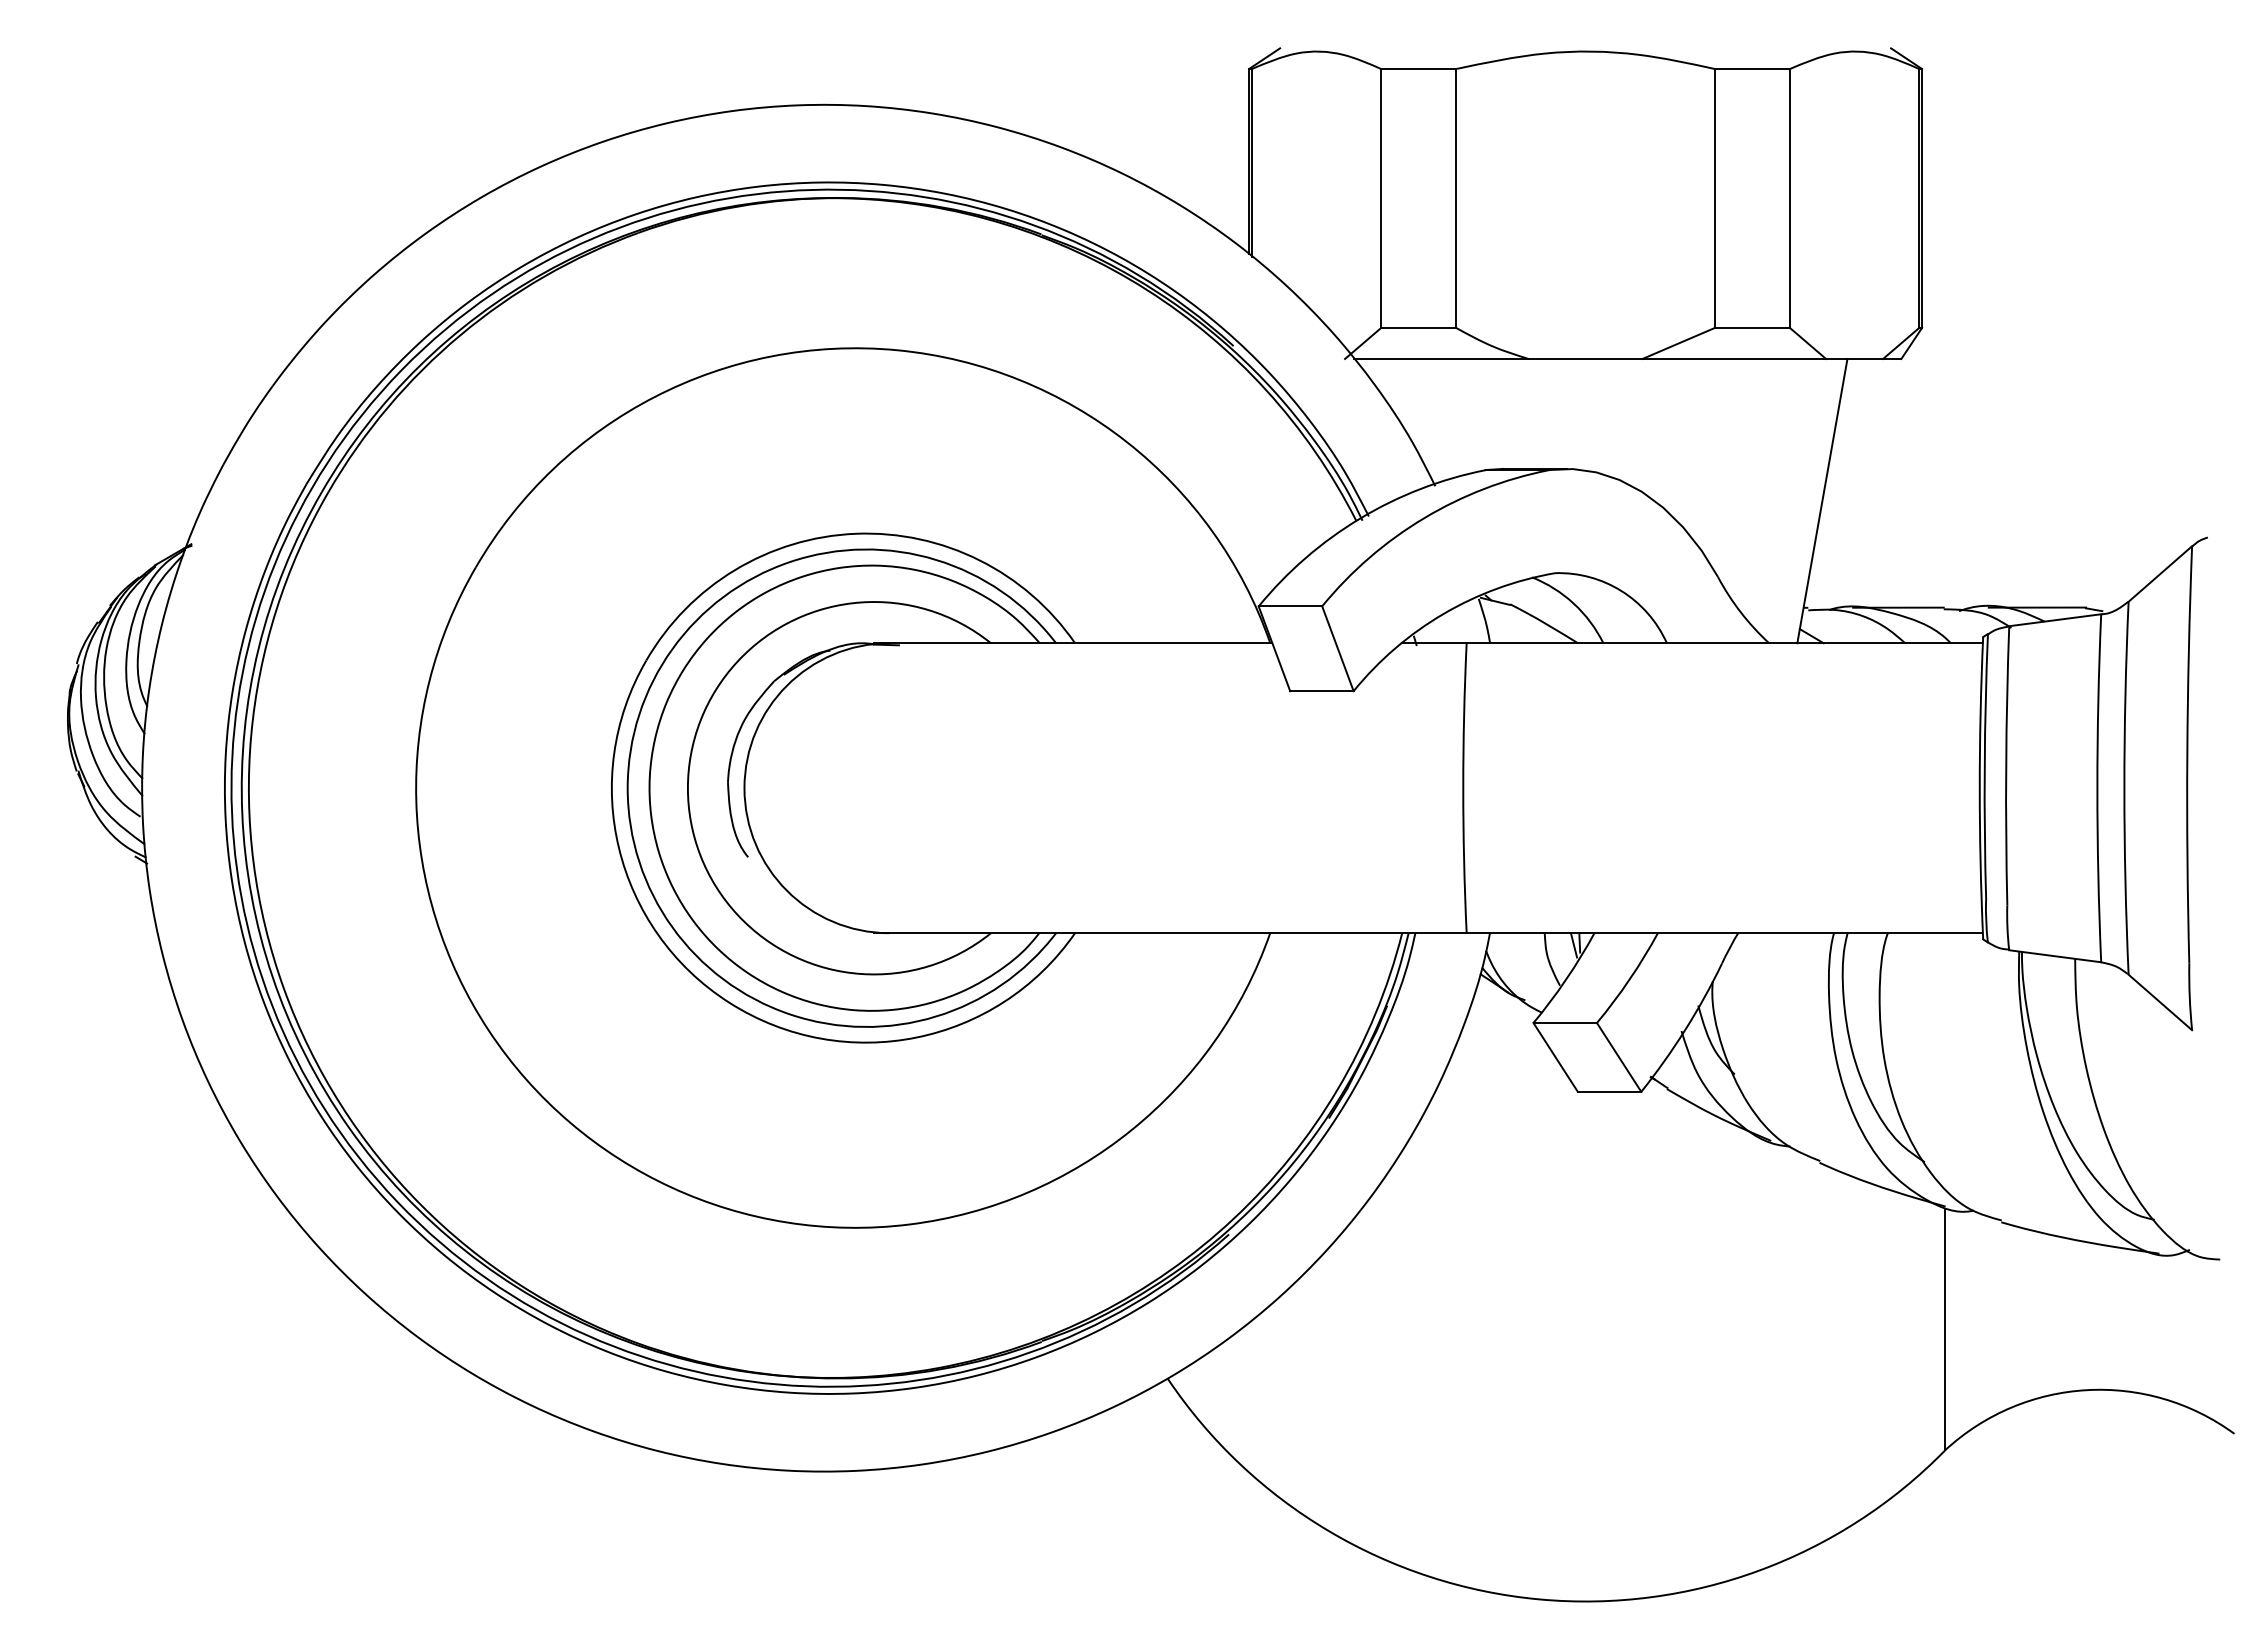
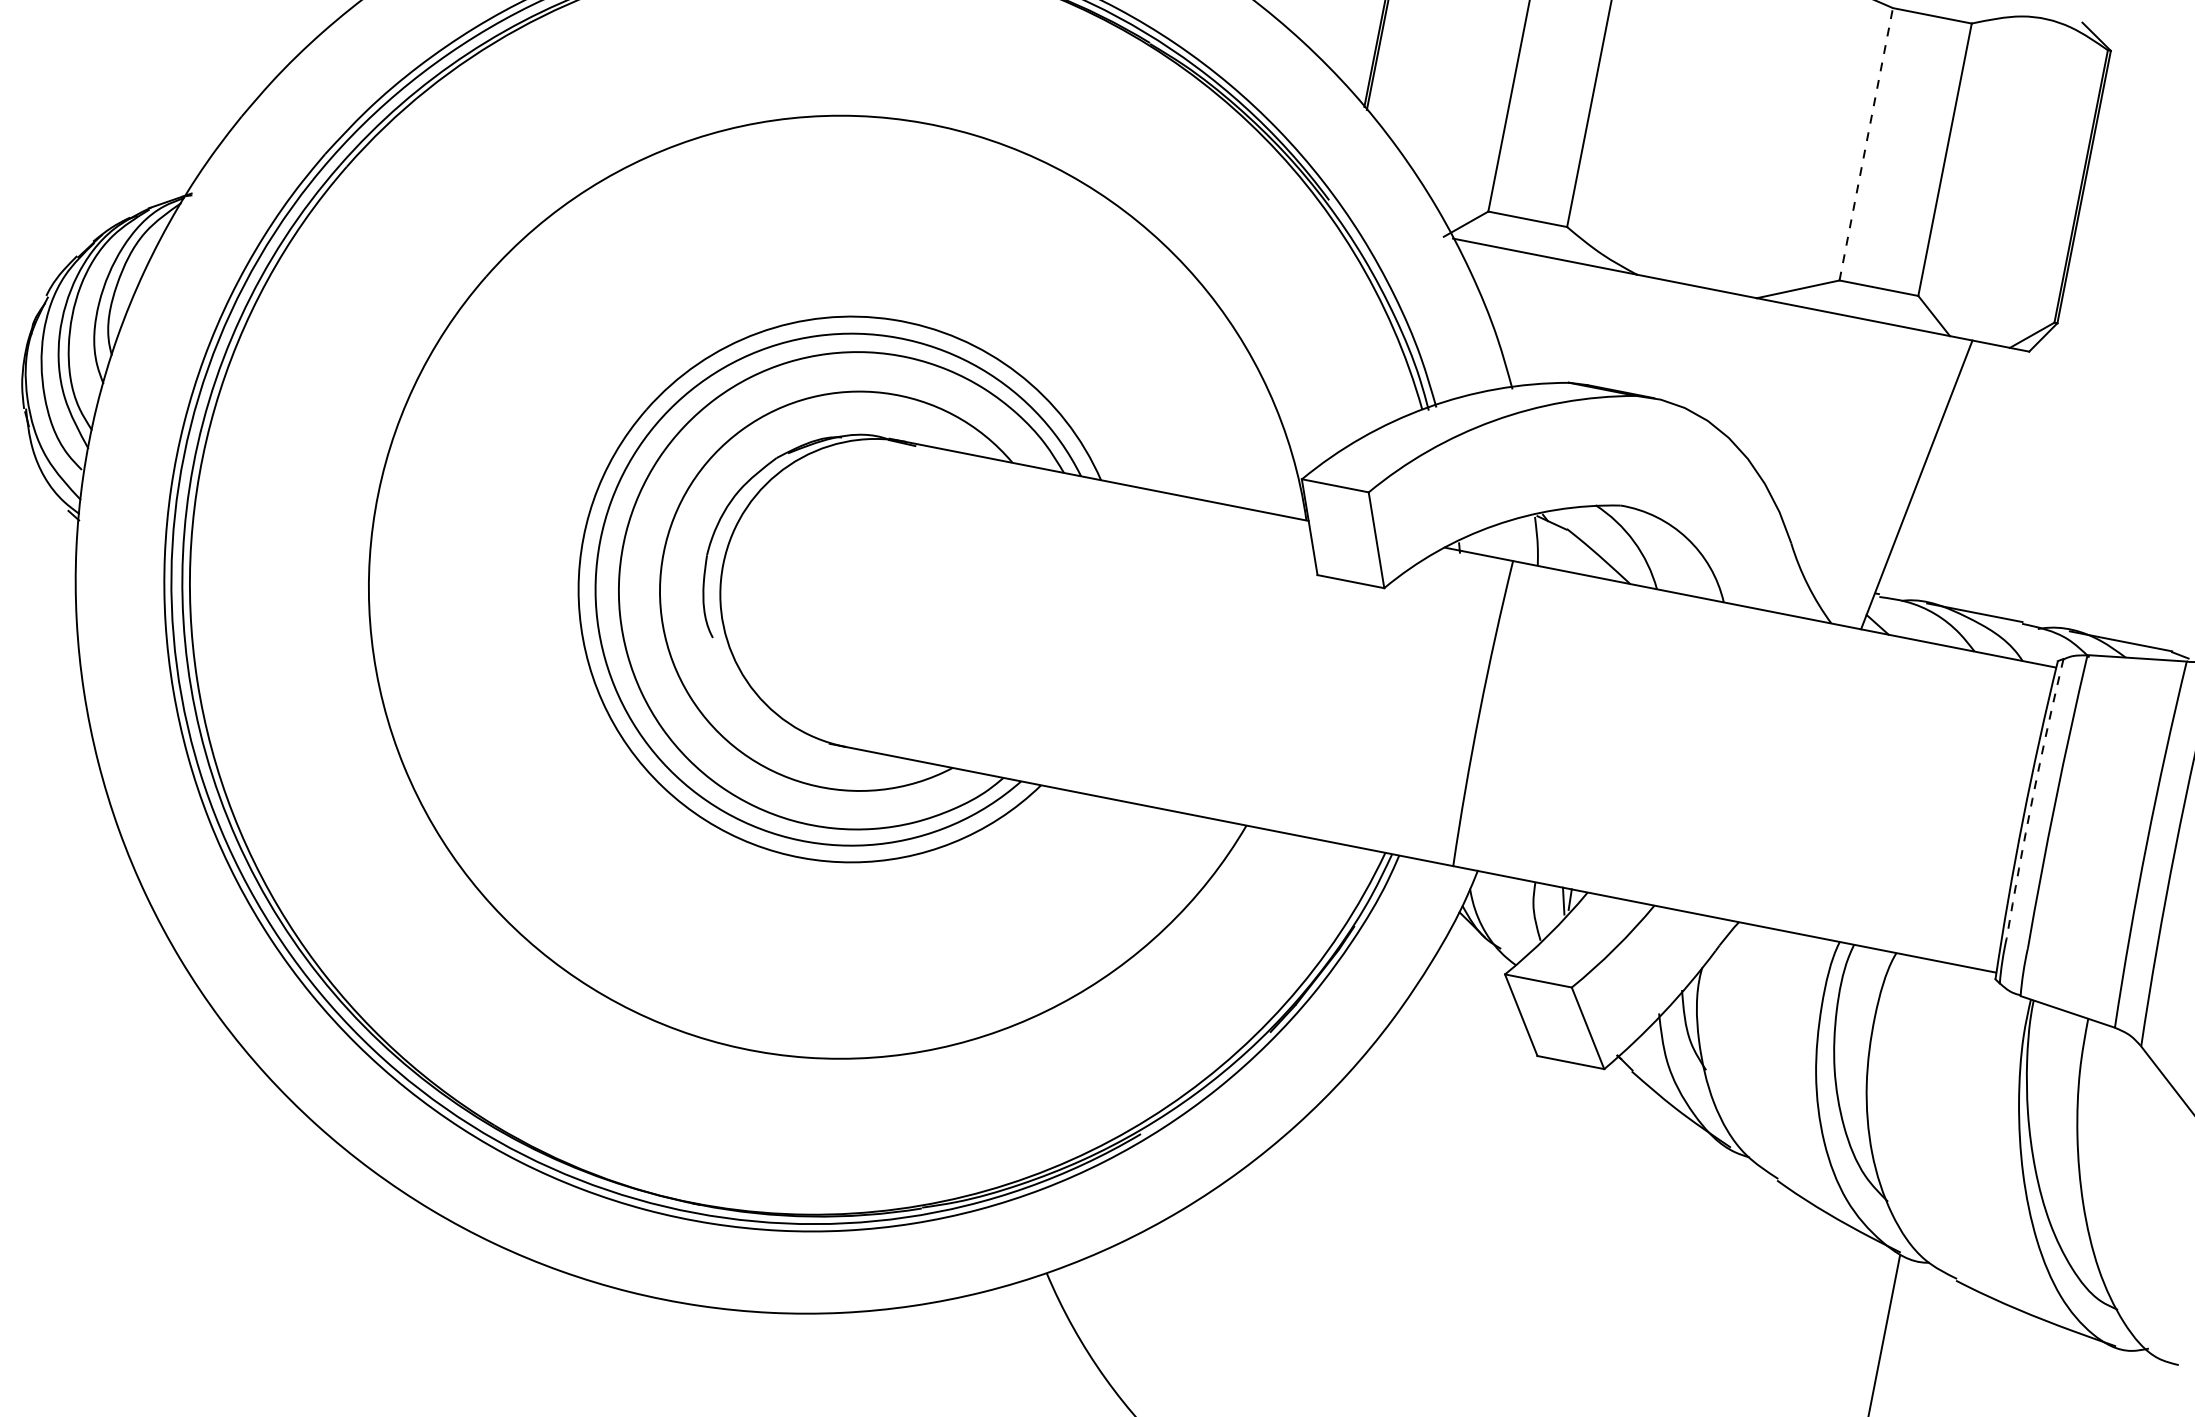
line: (1715, 197) -> (1866, 143), solid -> dashed
arc: (1984, 767) -> (2032, 798), solid -> dashed

